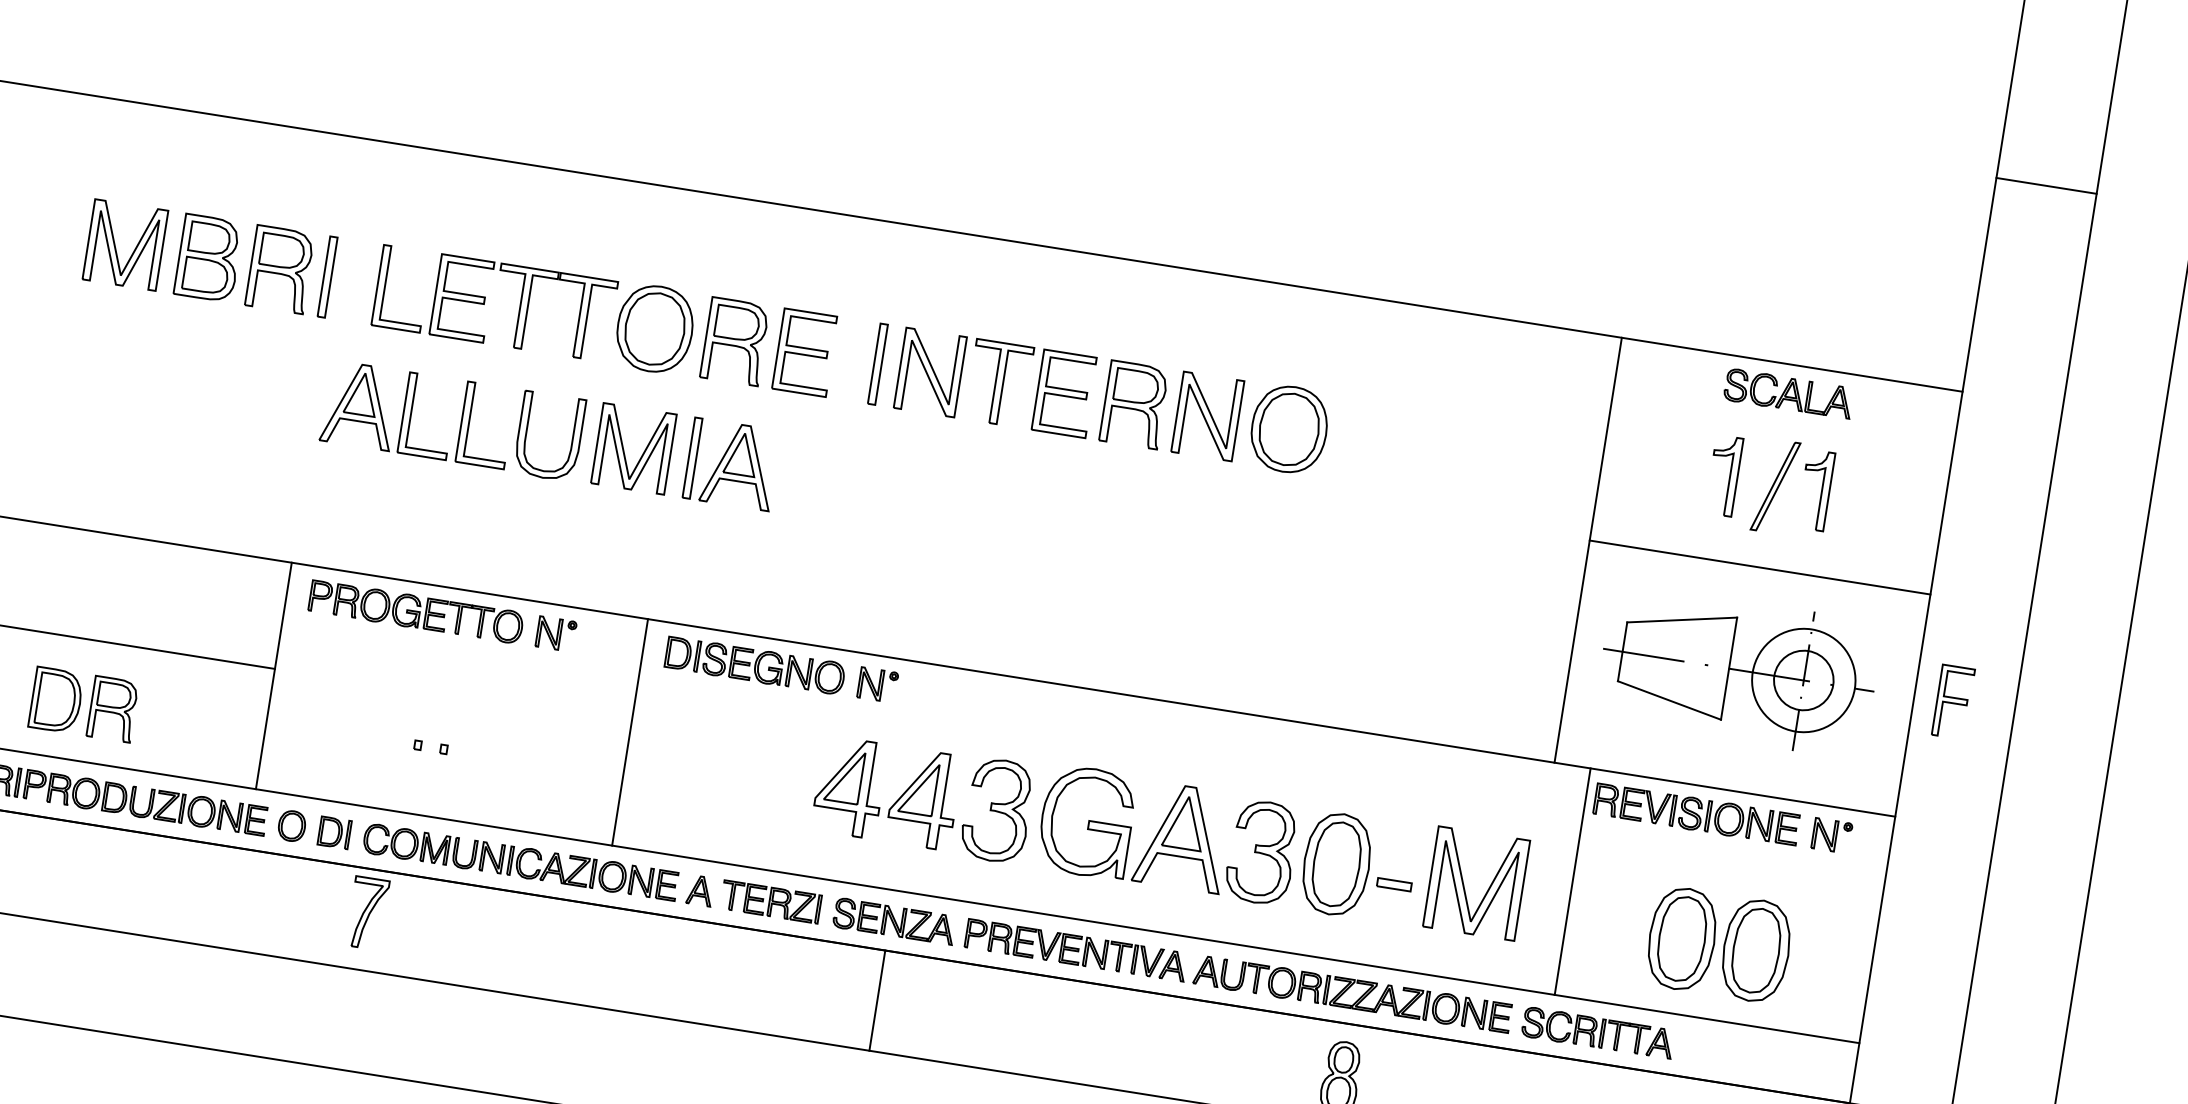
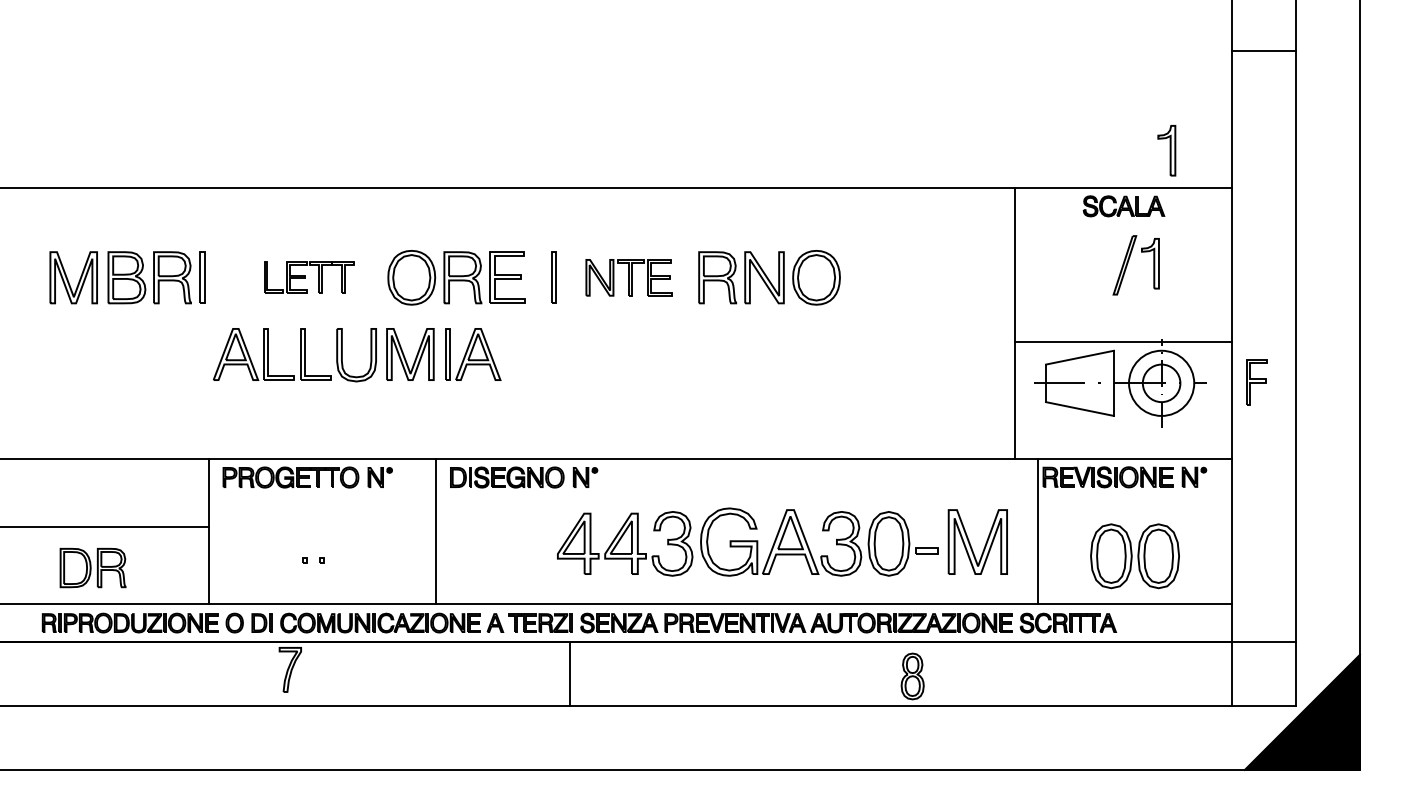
part: (494, 303) -> (309, 277), size x0.6
part: (994, 382) -> (628, 277), size x0.7
part: (1723, 475) -> (1166, 150), moved
line: (1760, 567) -> (1123, 342), moved
line: (877, 1001) -> (570, 674), moved

